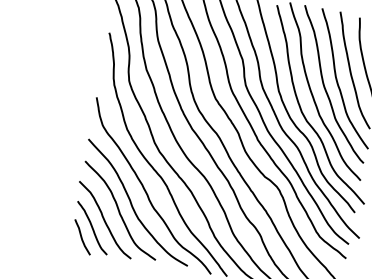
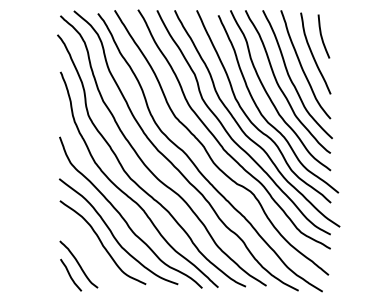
curve: (104, 220) -> (89, 254), removed

